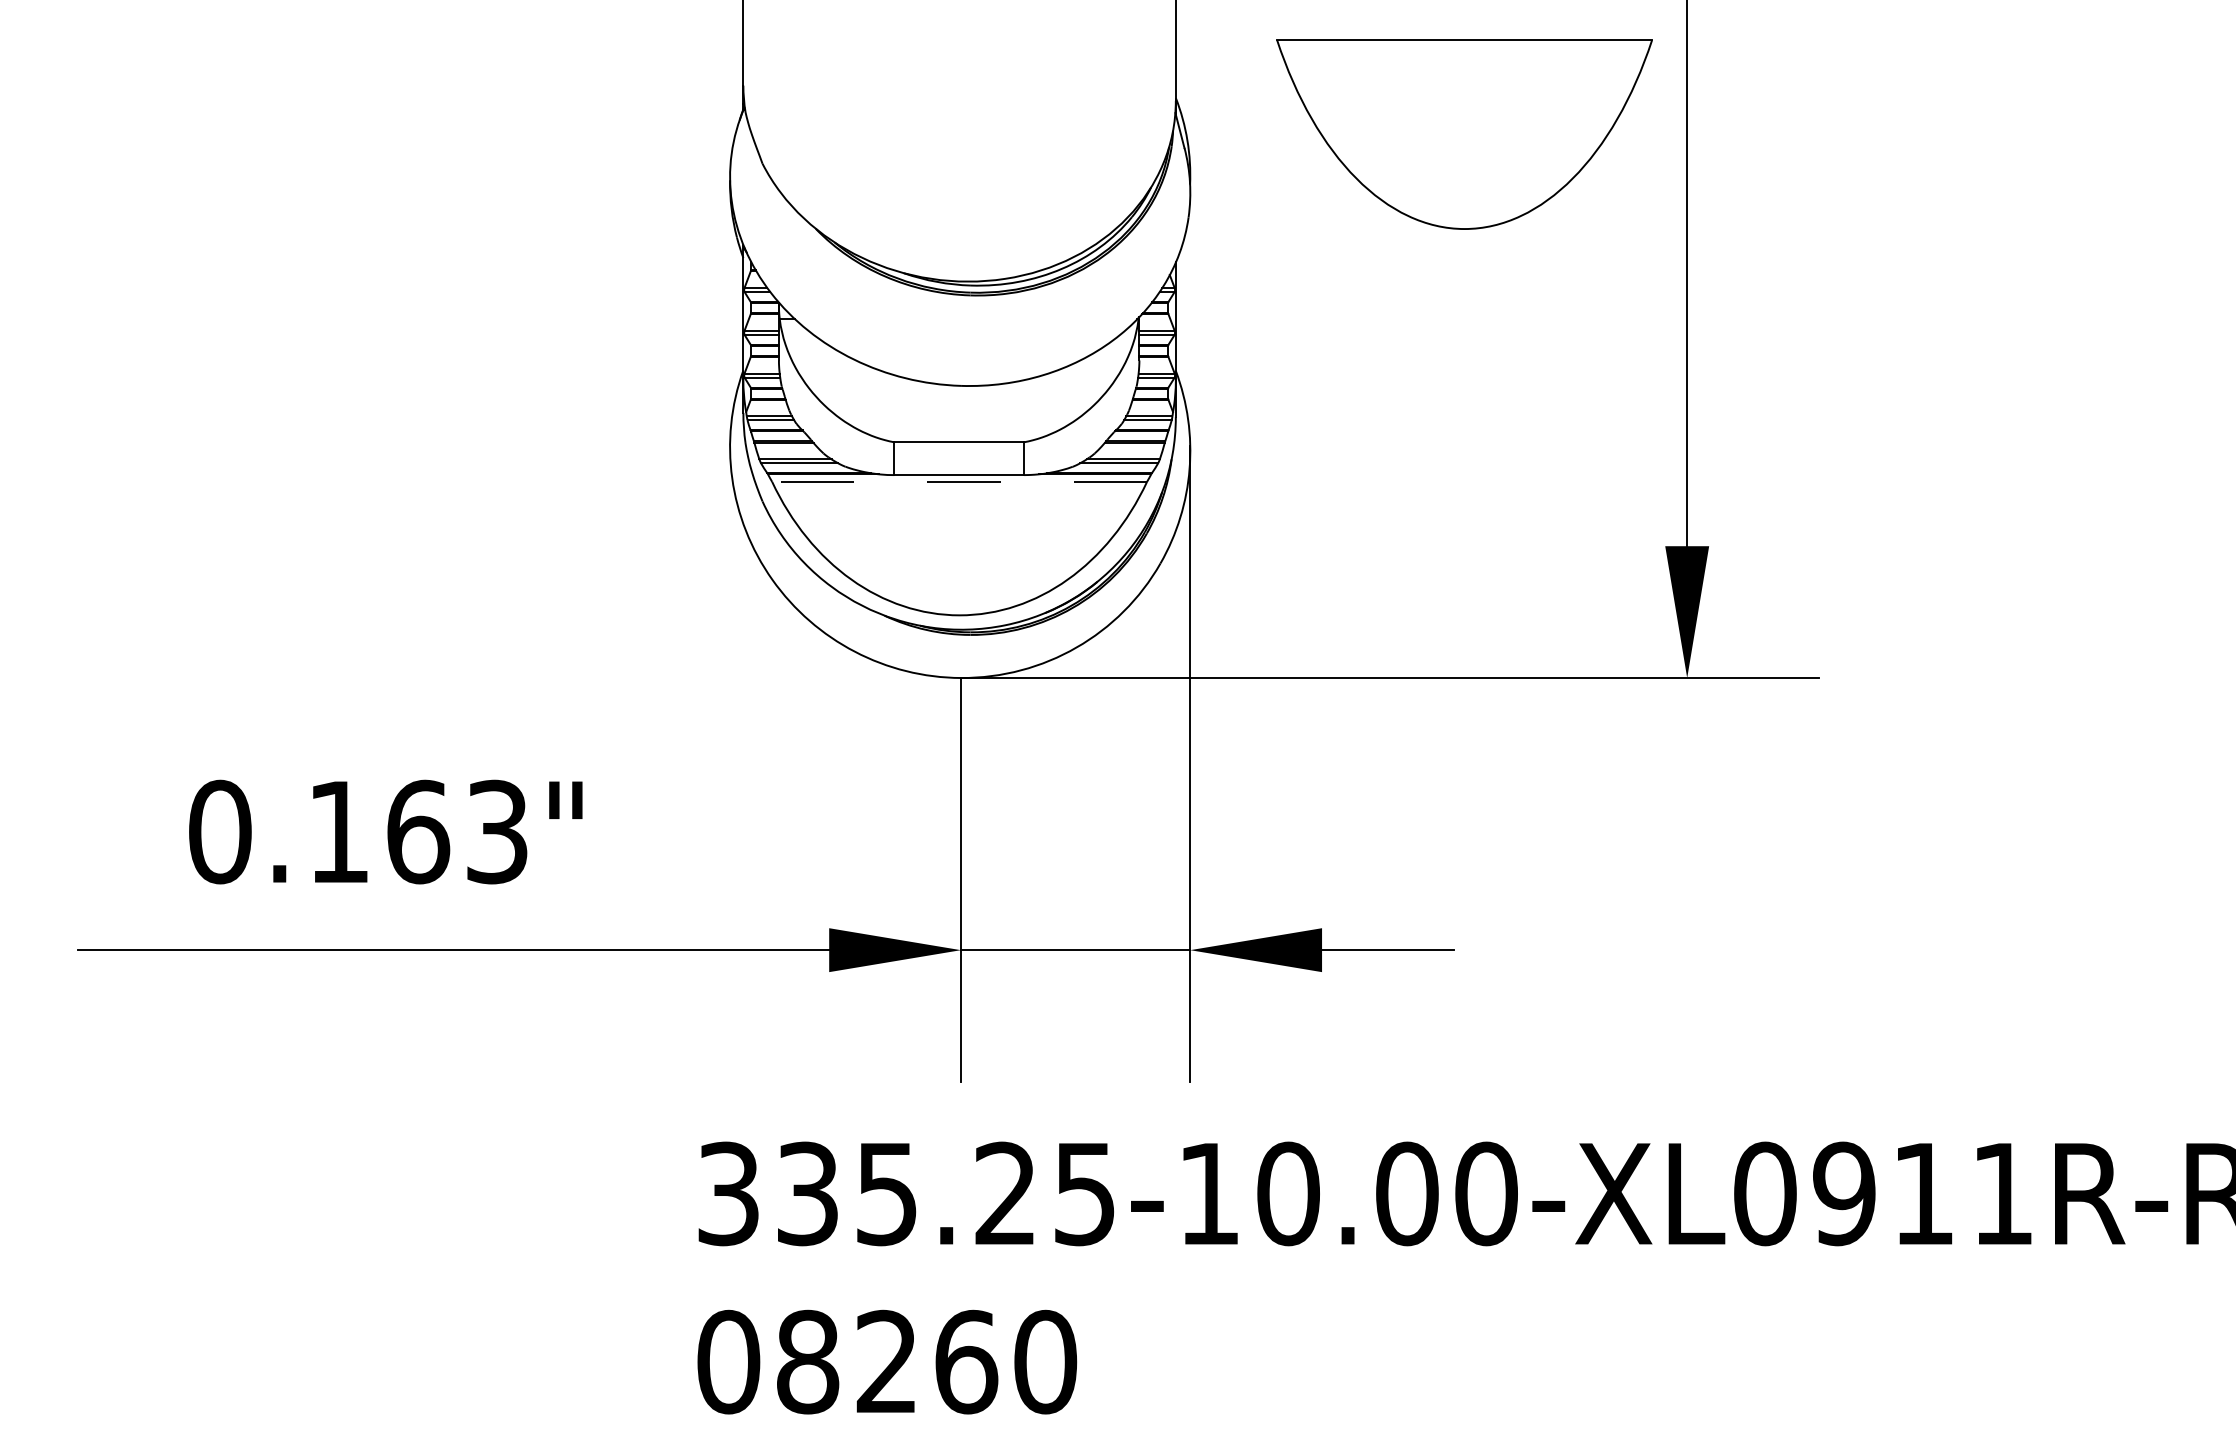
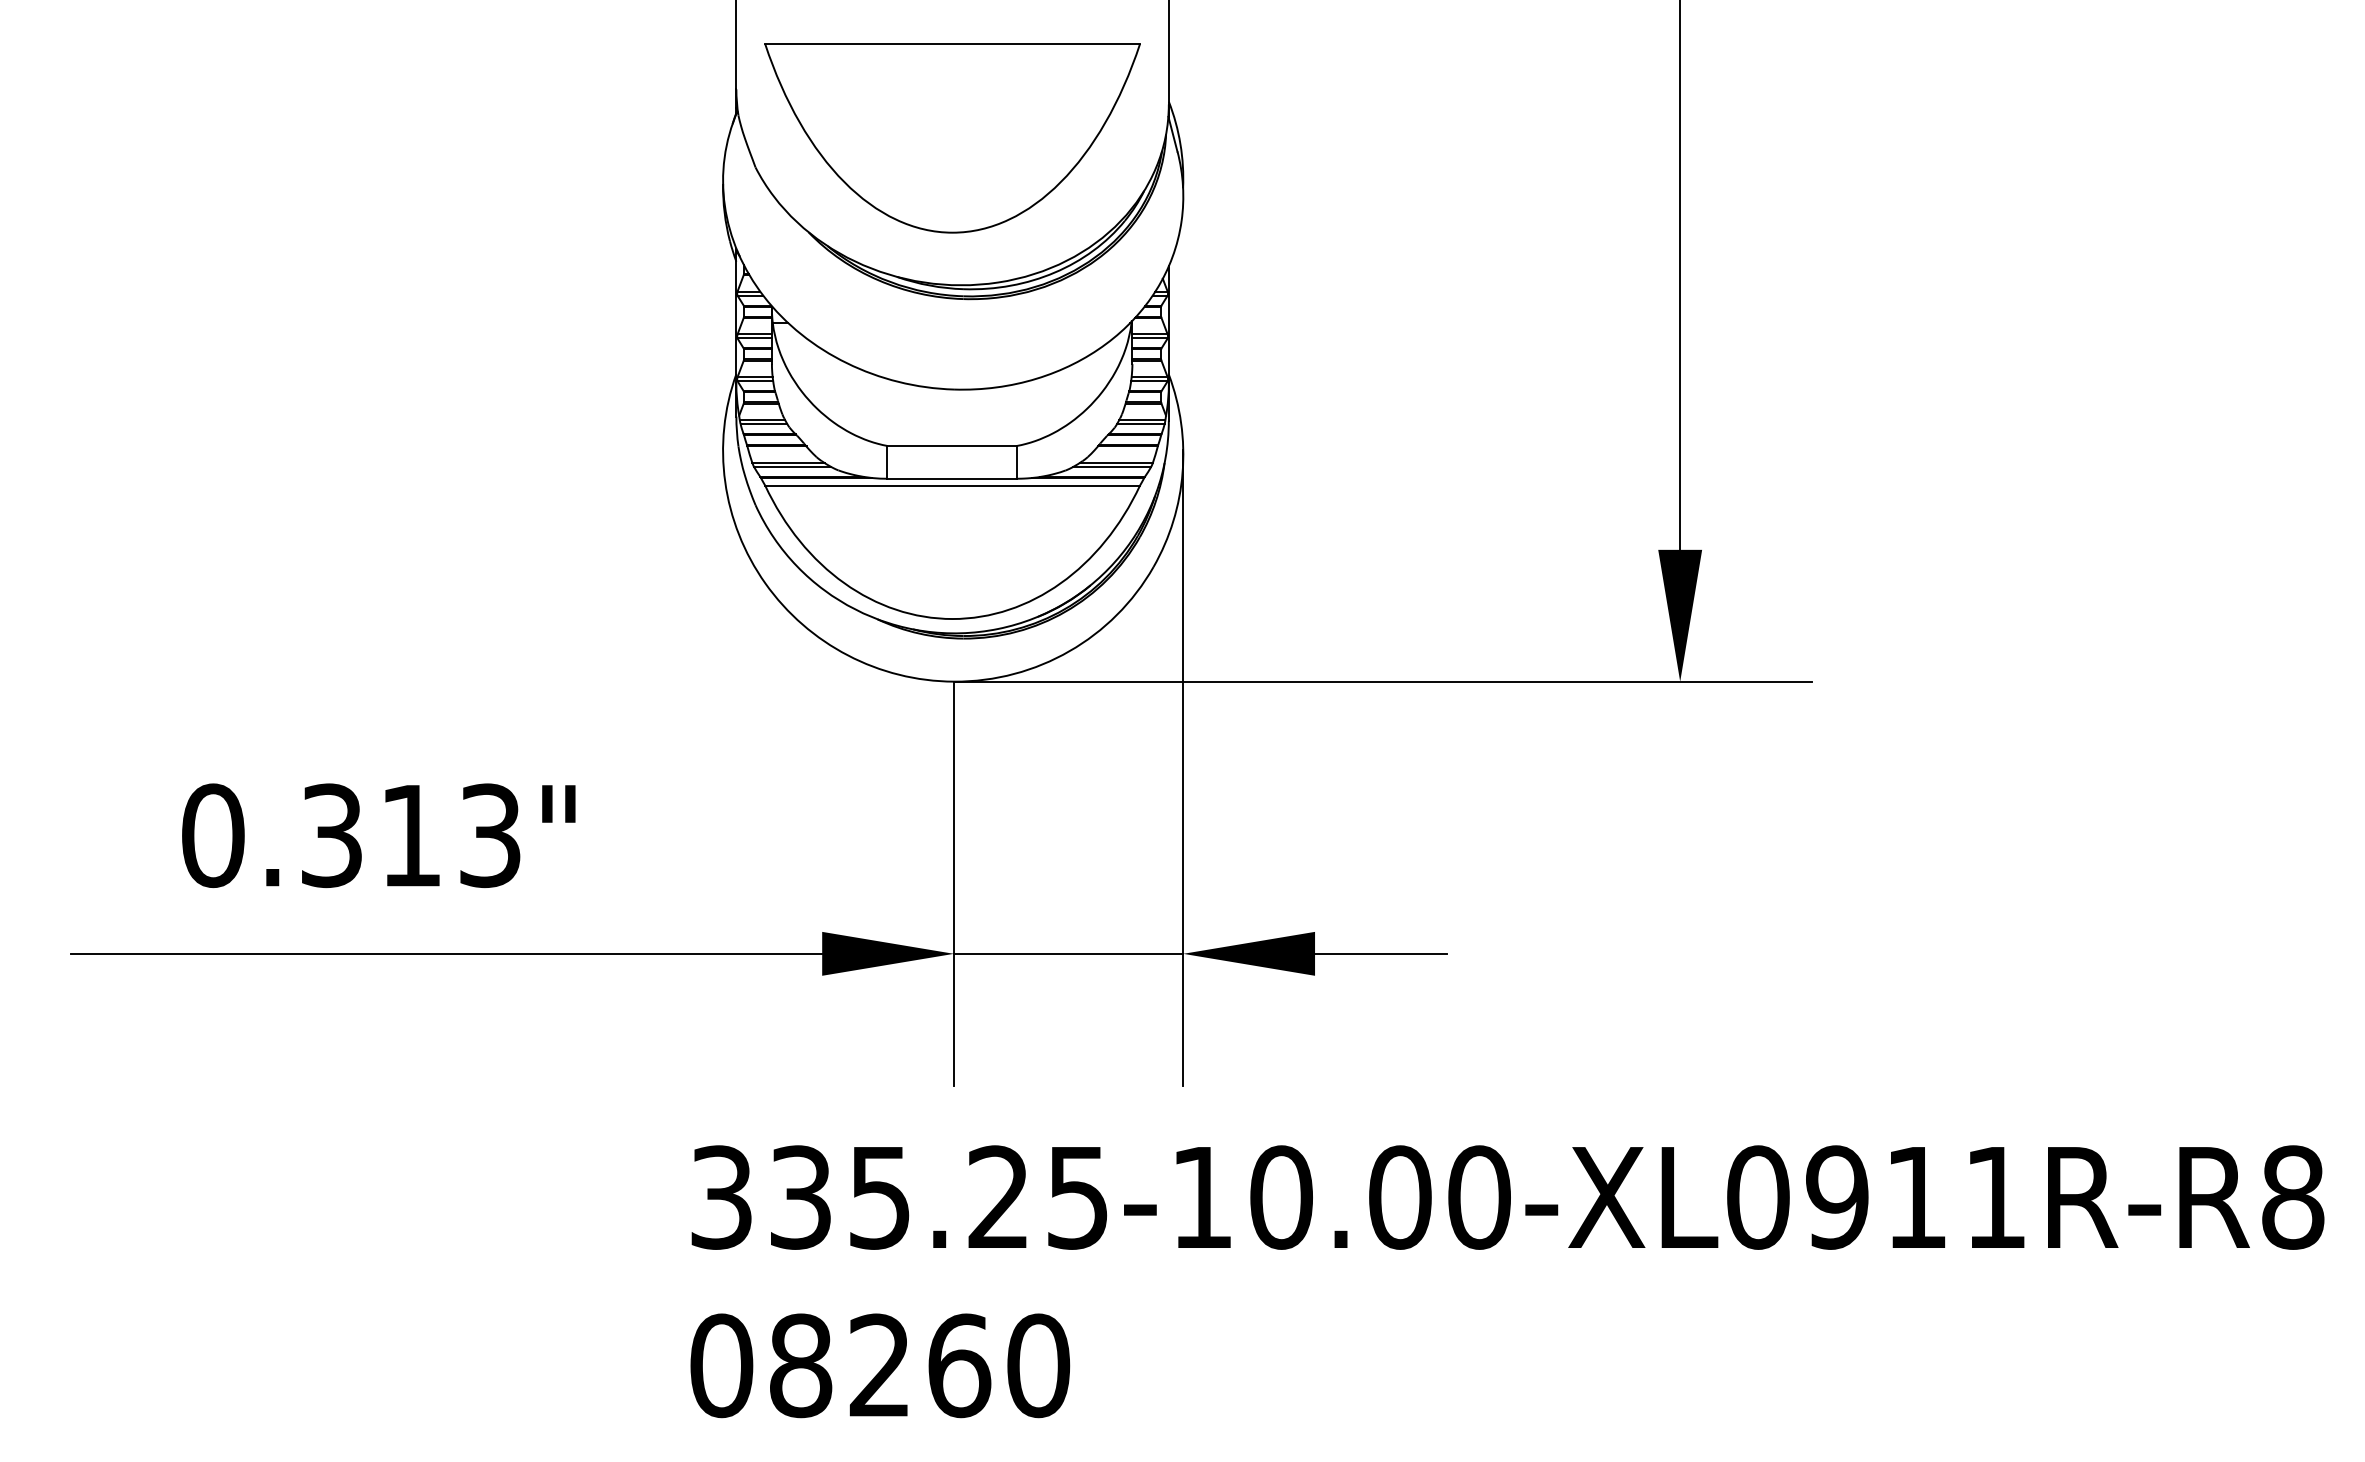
part: (1464, 134) -> (952, 138), moved
line: (959, 481) -> (952, 485), dashed -> solid
text: (379, 831) -> (372, 835), 0.163" -> 0.313"

